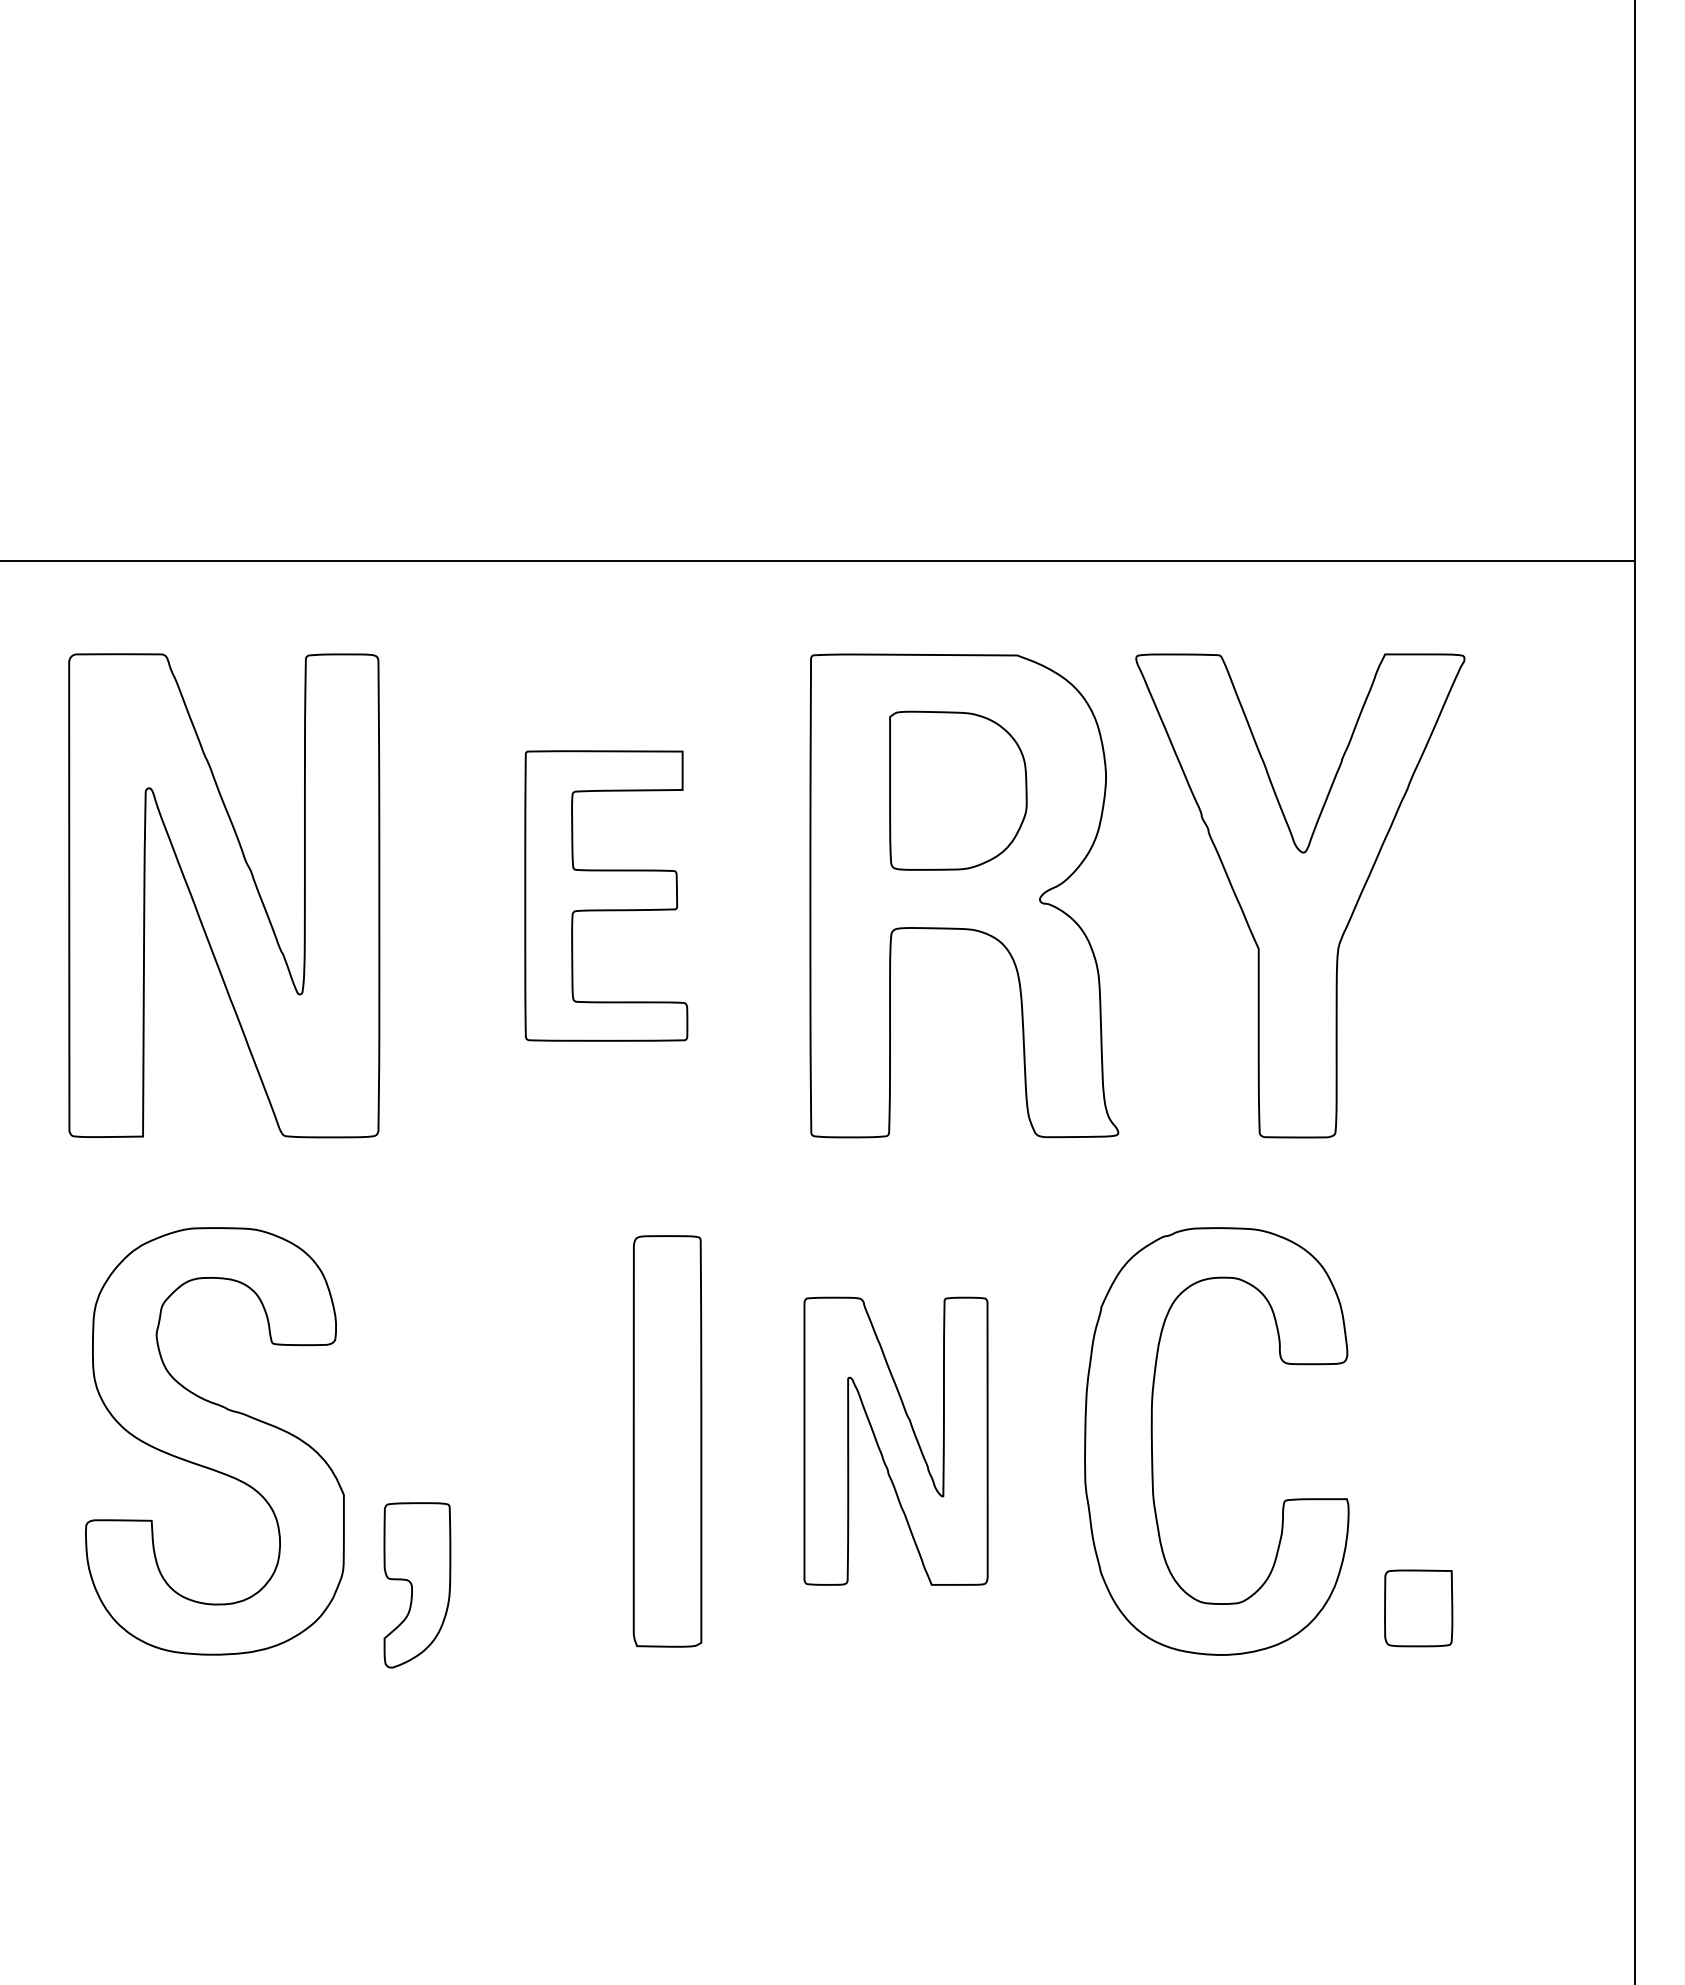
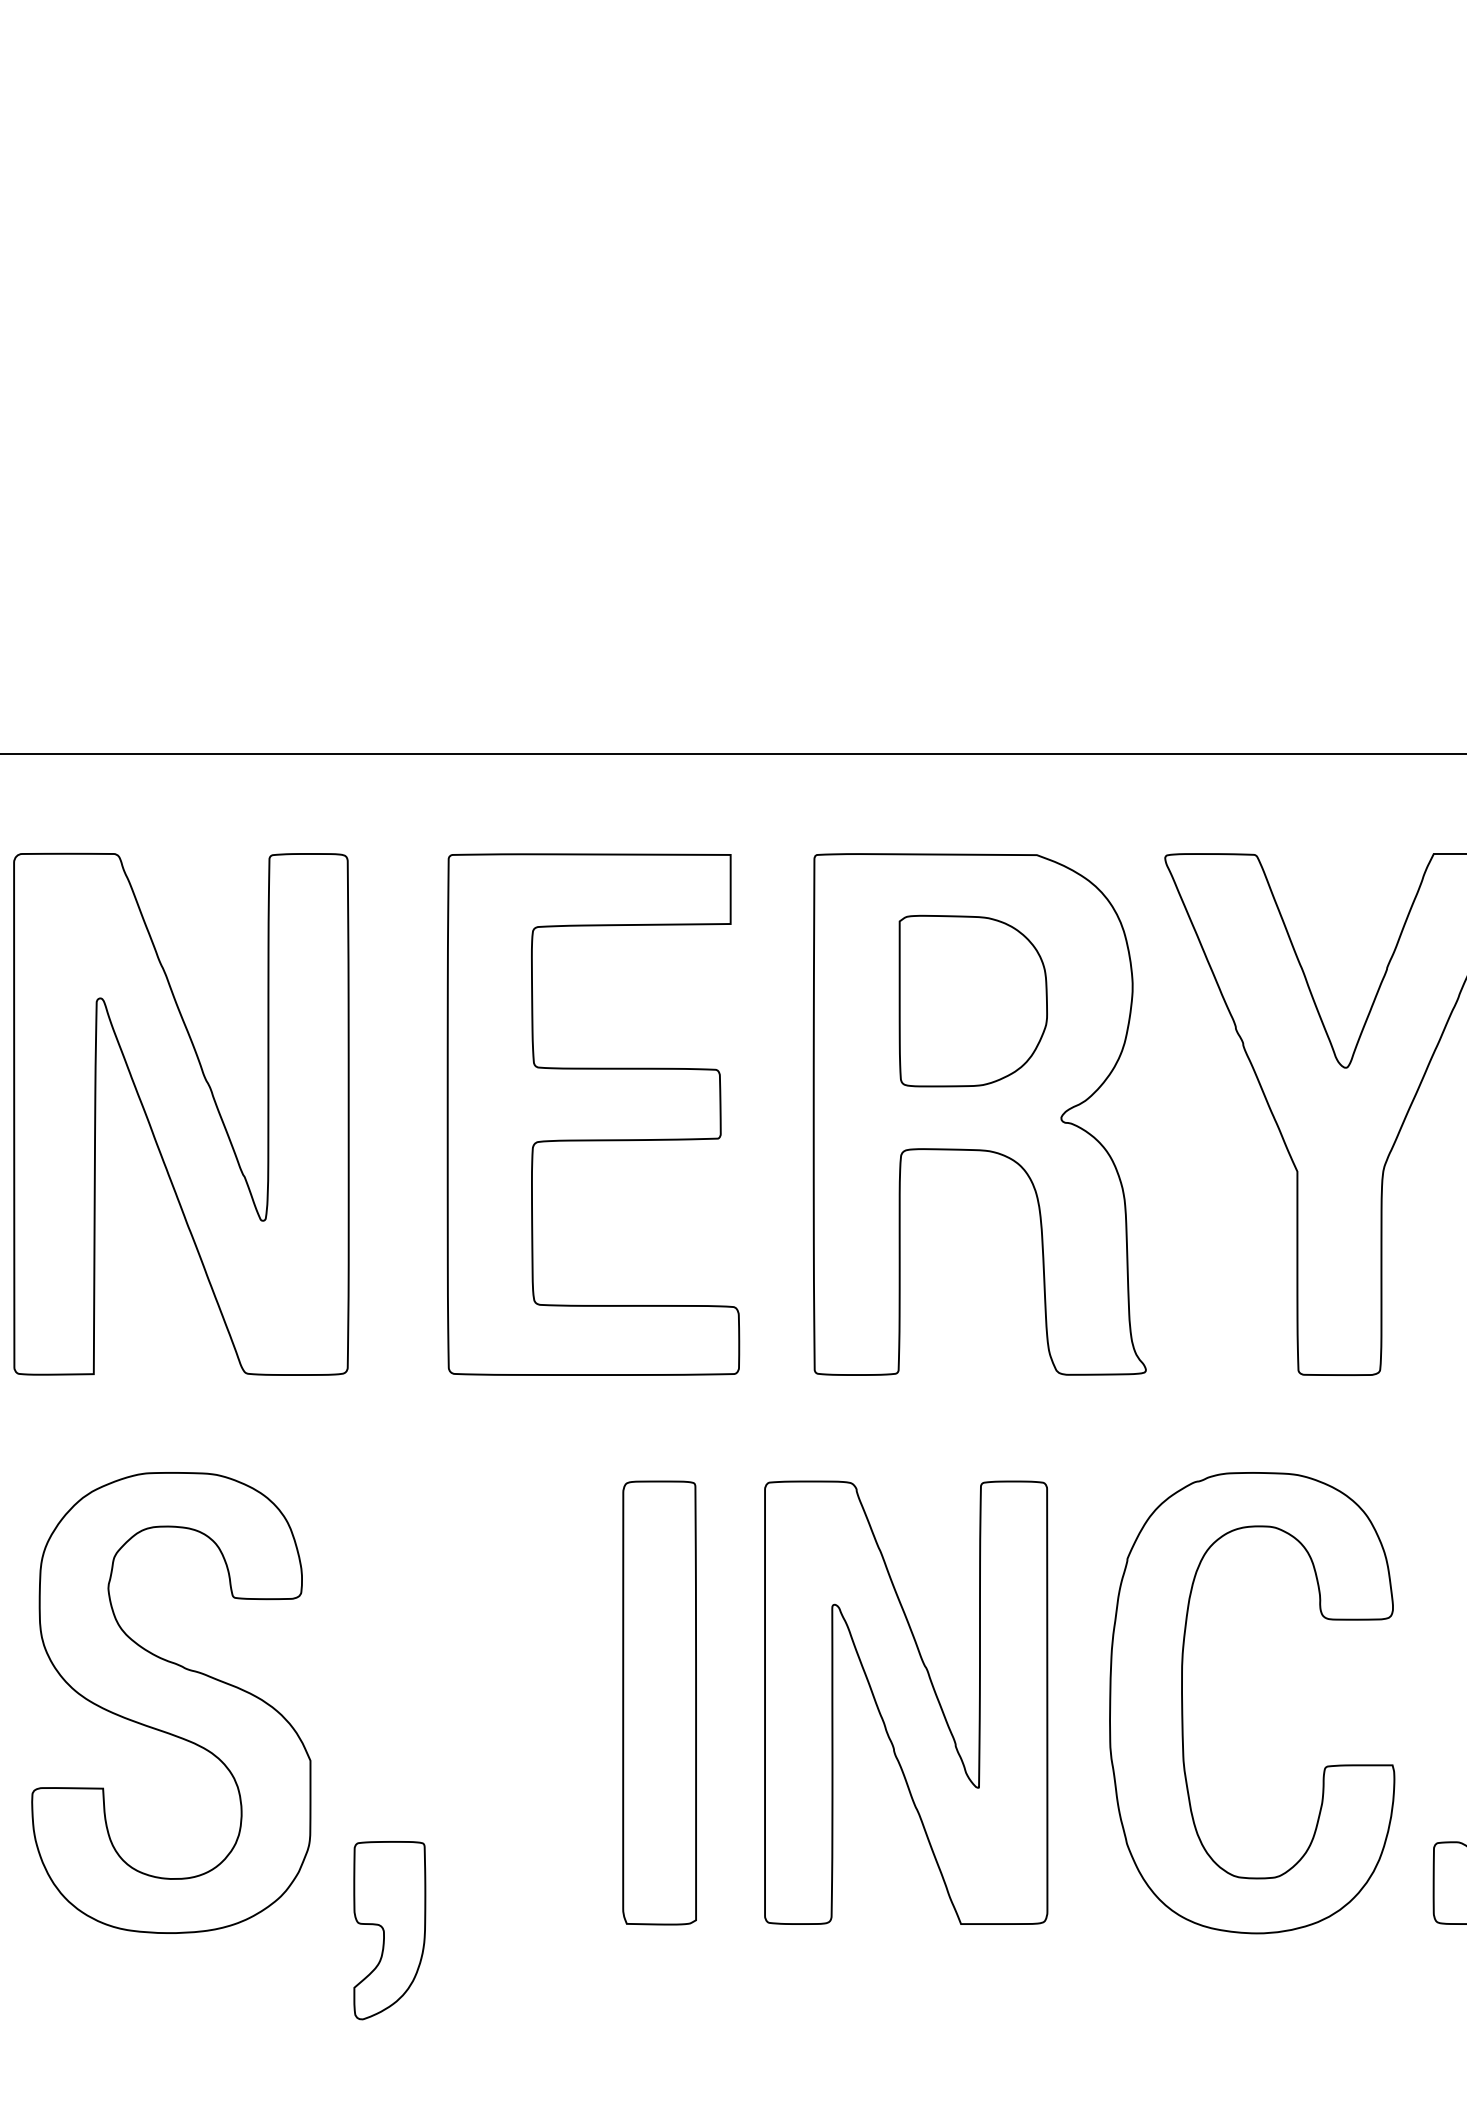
part: (606, 895) -> (593, 1114), size x1.67
part: (895, 1441) -> (905, 1703), size x1.43
part: (417, 1585) -> (389, 1930), moved

